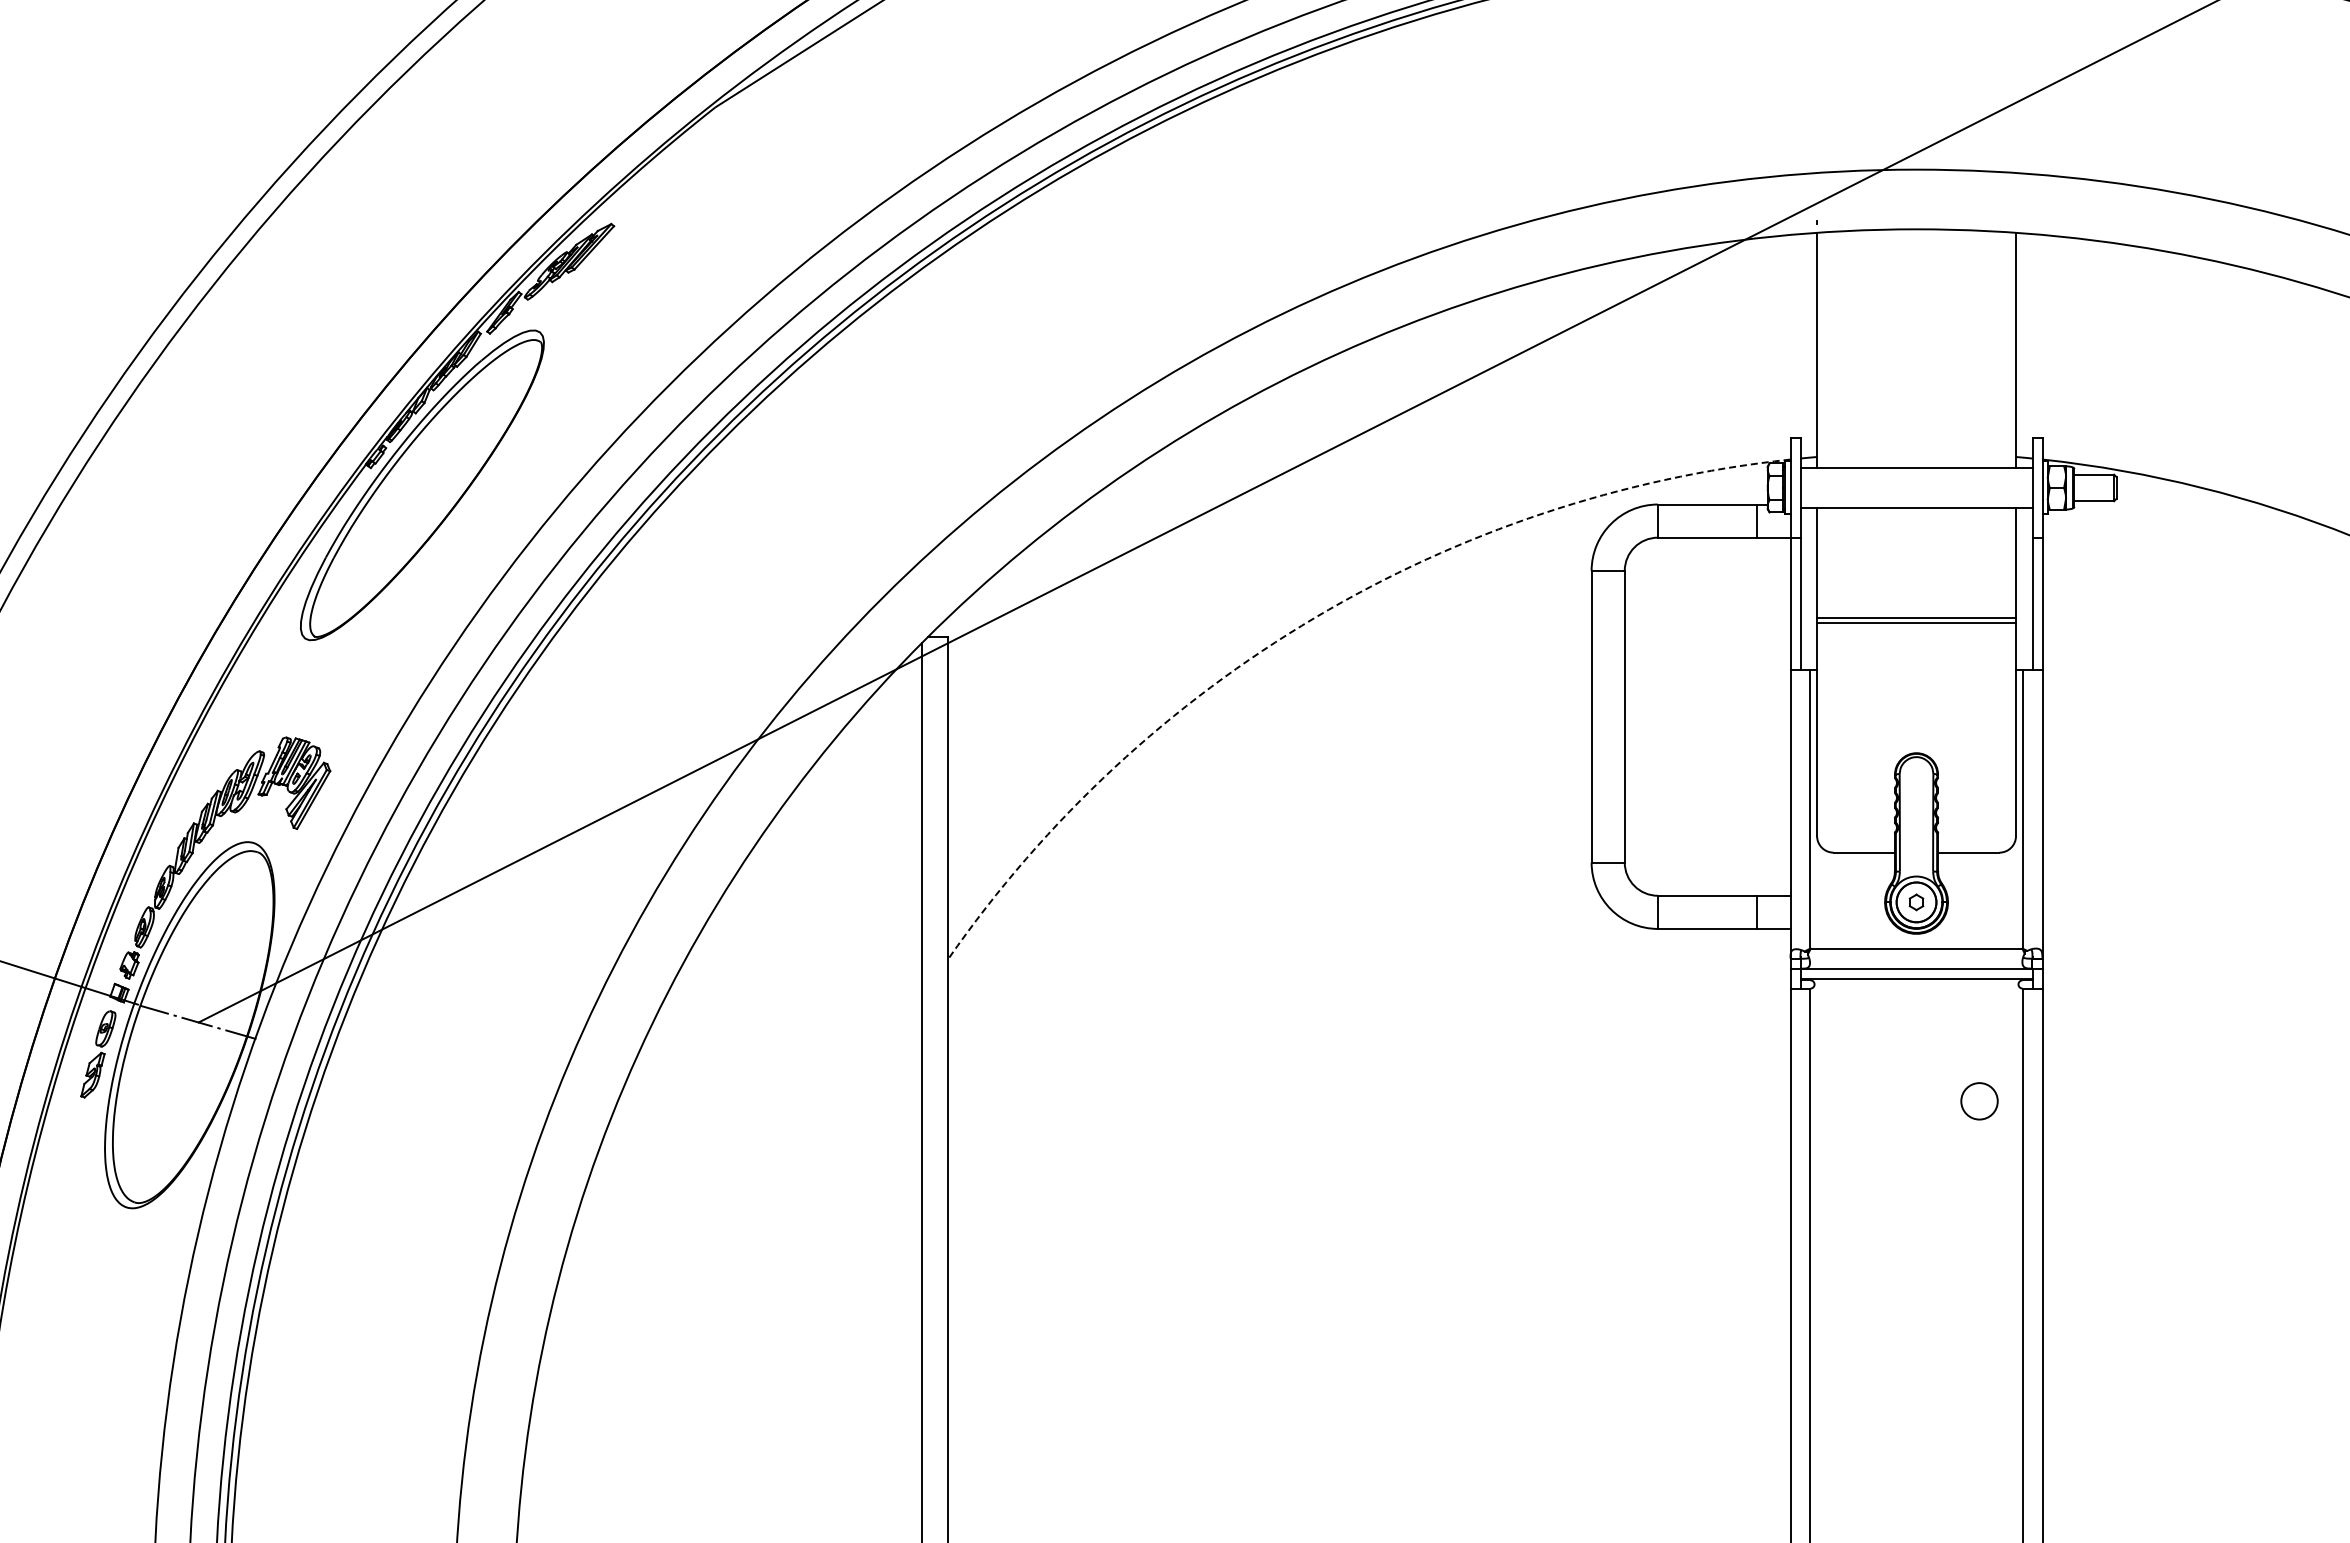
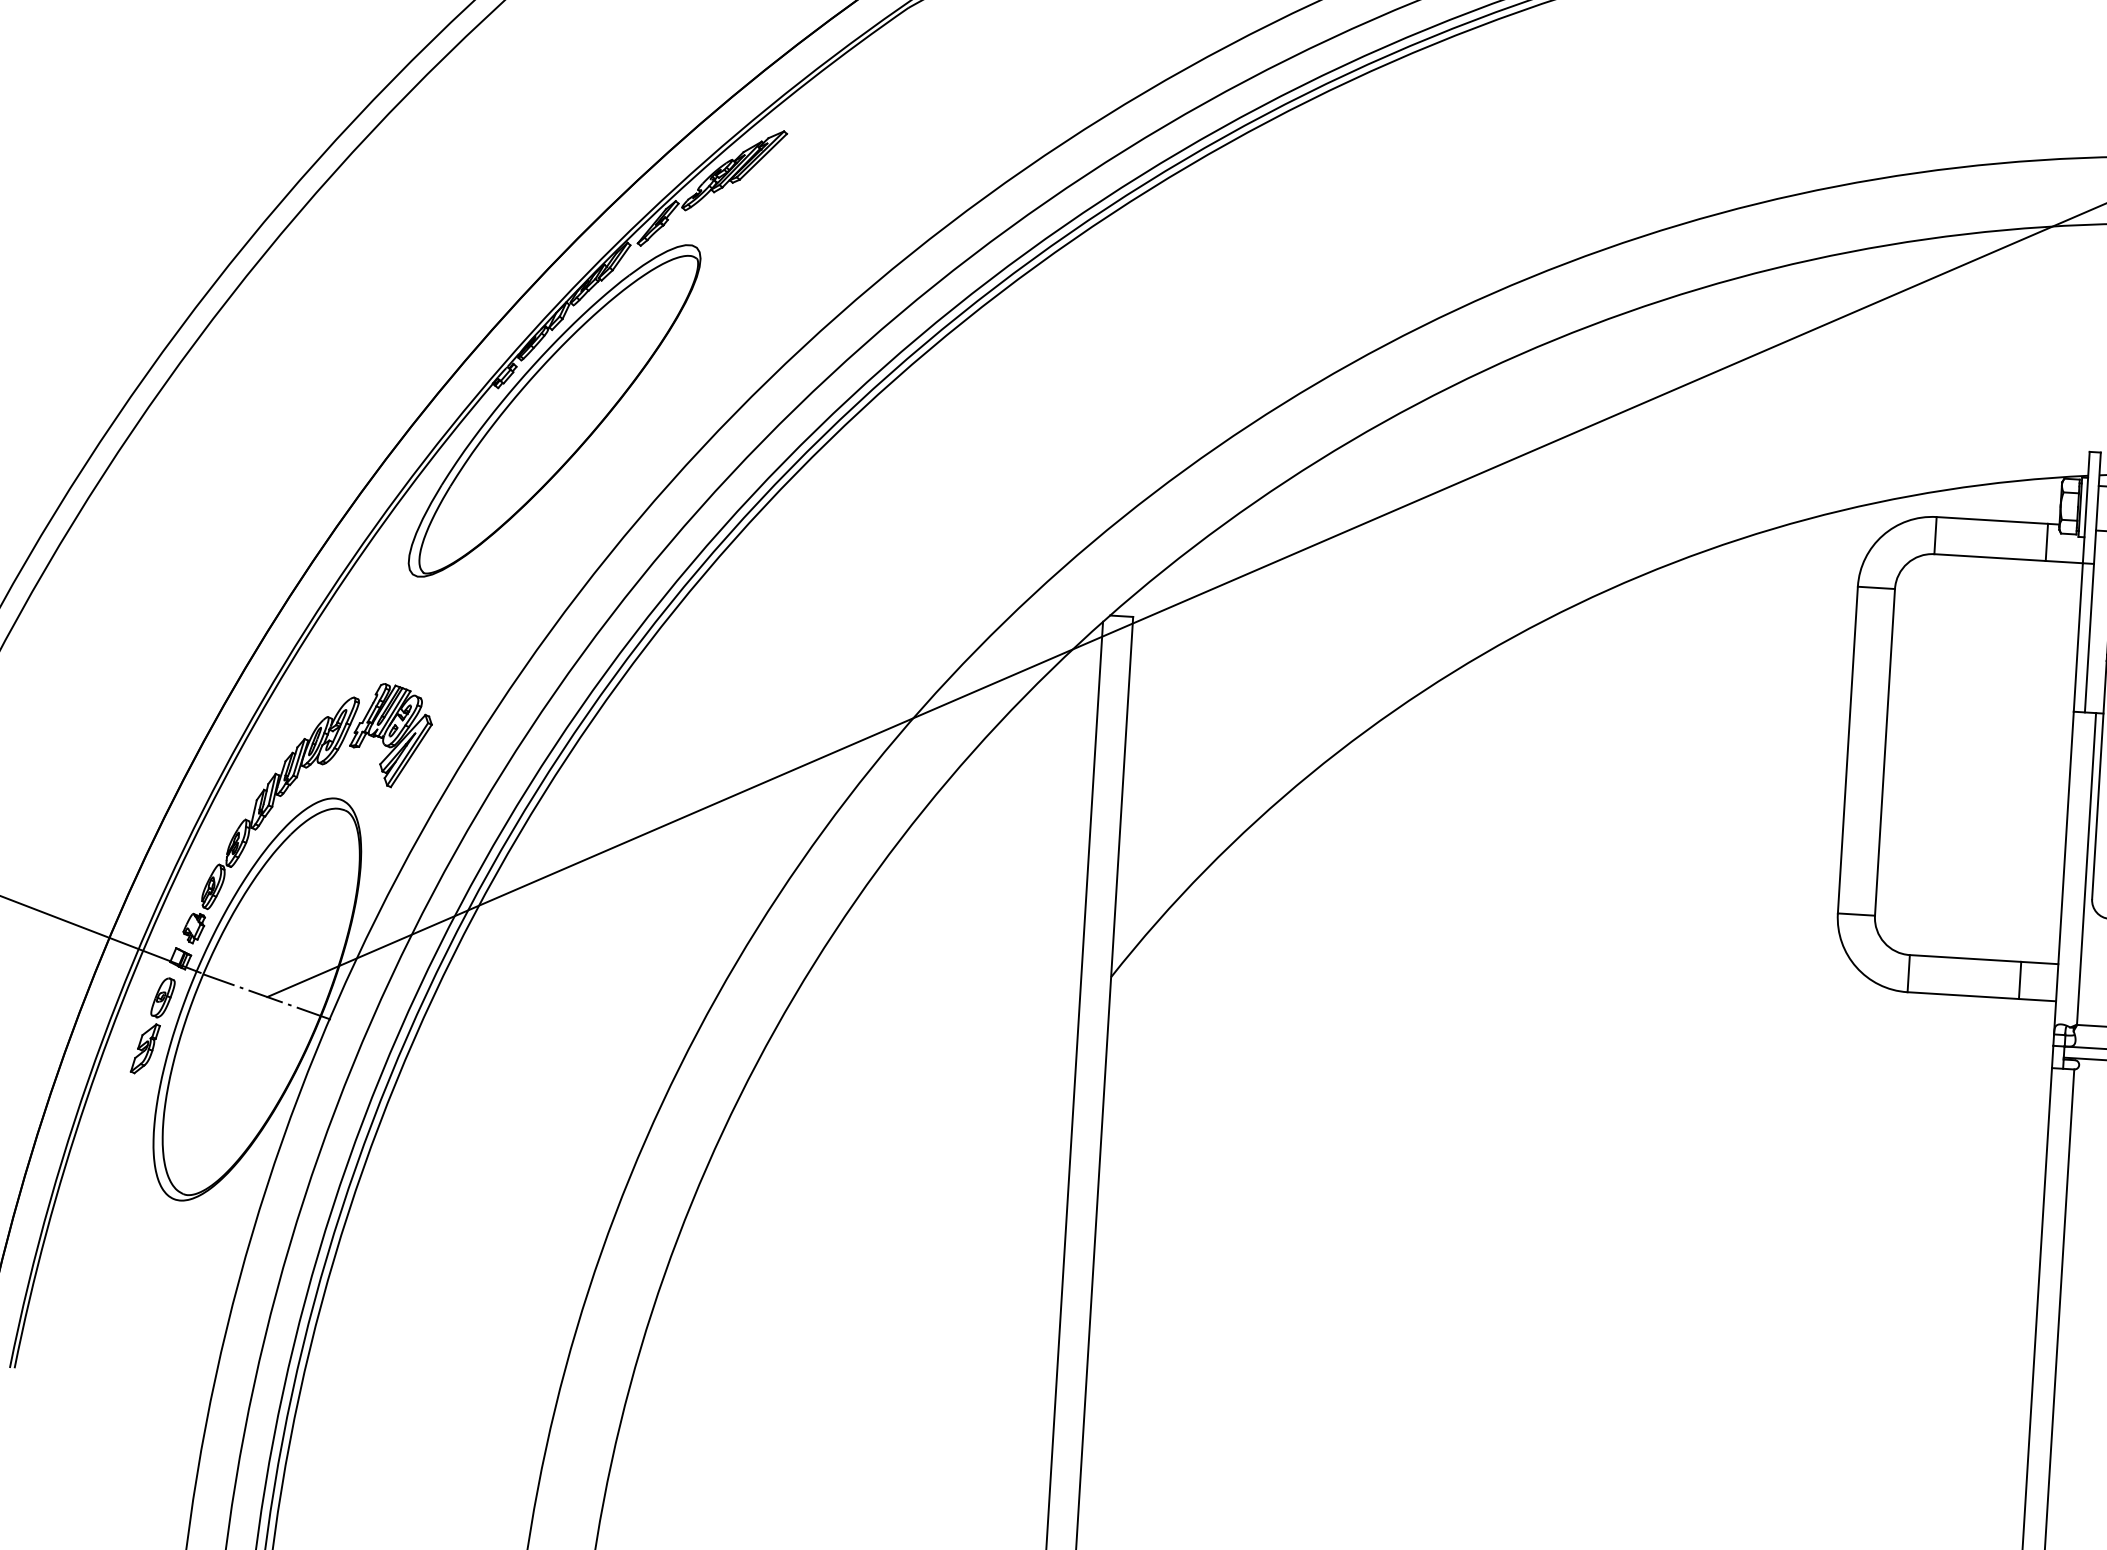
arc: (1315, 617) -> (1545, 620), dashed -> solid

